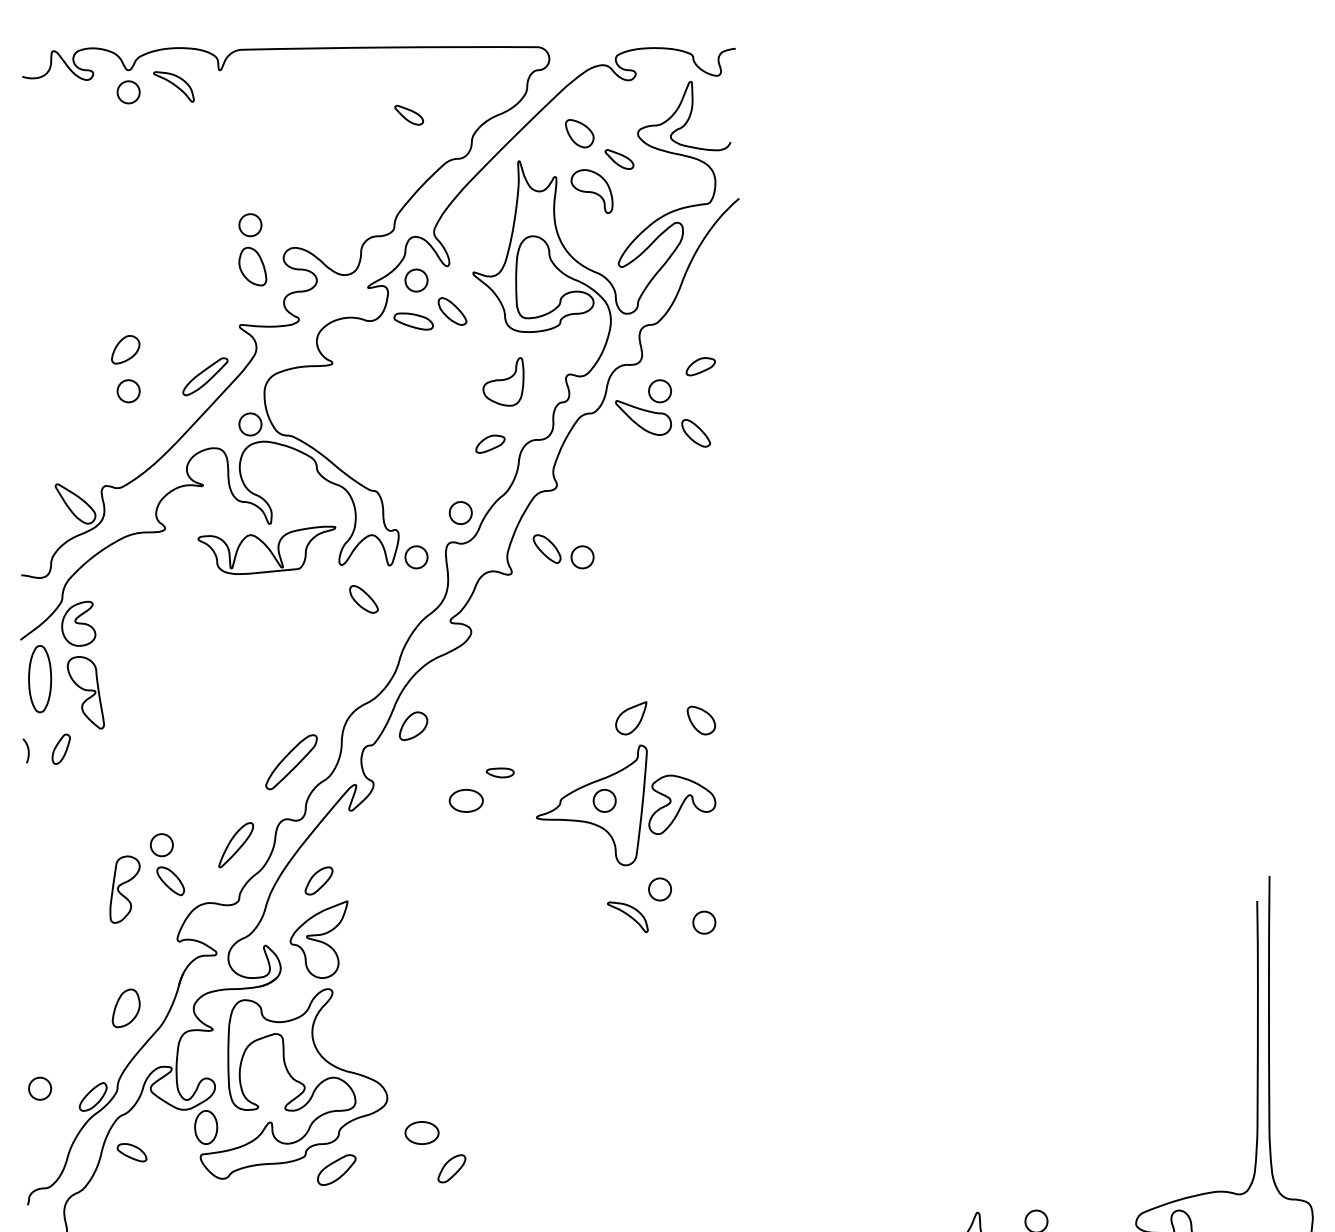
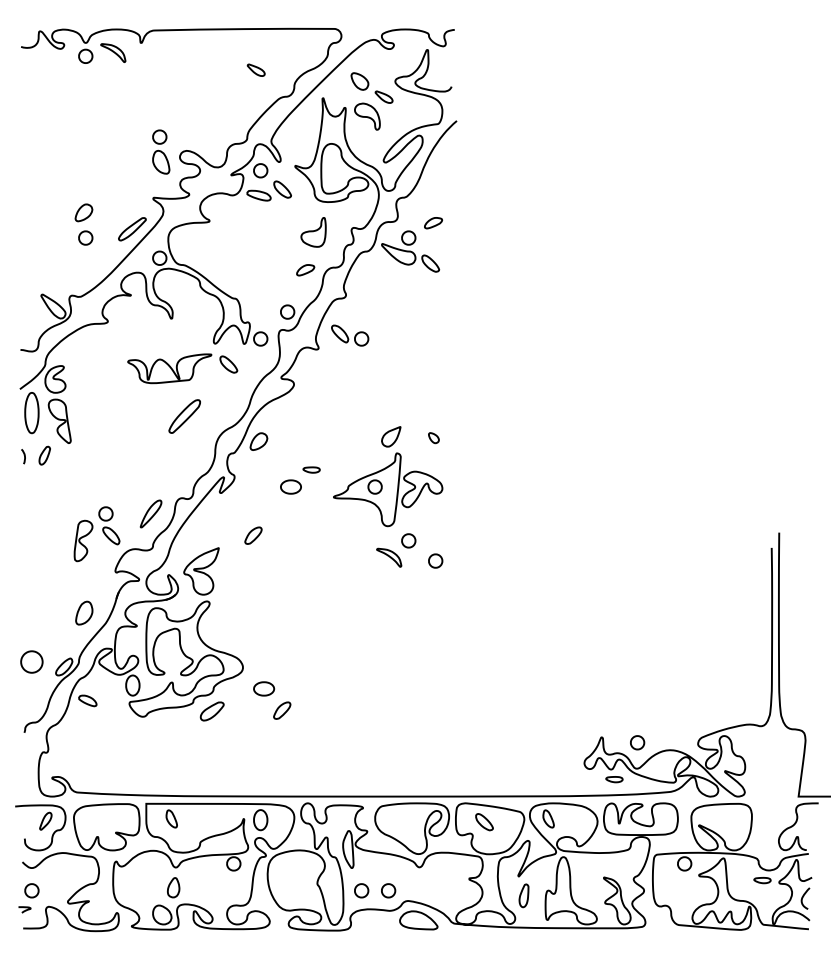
part: (266, 549) -> (169, 368), moved
part: (700, 719) -> (433, 437), size x0.6
part: (291, 762) -> (184, 416), moved
part: (319, 880) -> (253, 535), moved
part: (39, 1087) -> (31, 661), size x1.6

